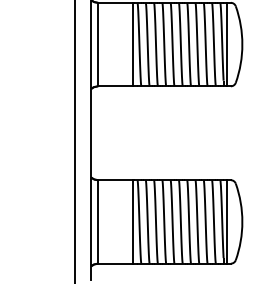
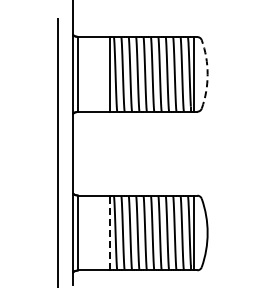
arc: (242, 44) -> (207, 74), solid -> dashed
line: (132, 221) -> (109, 232), solid -> dashed

